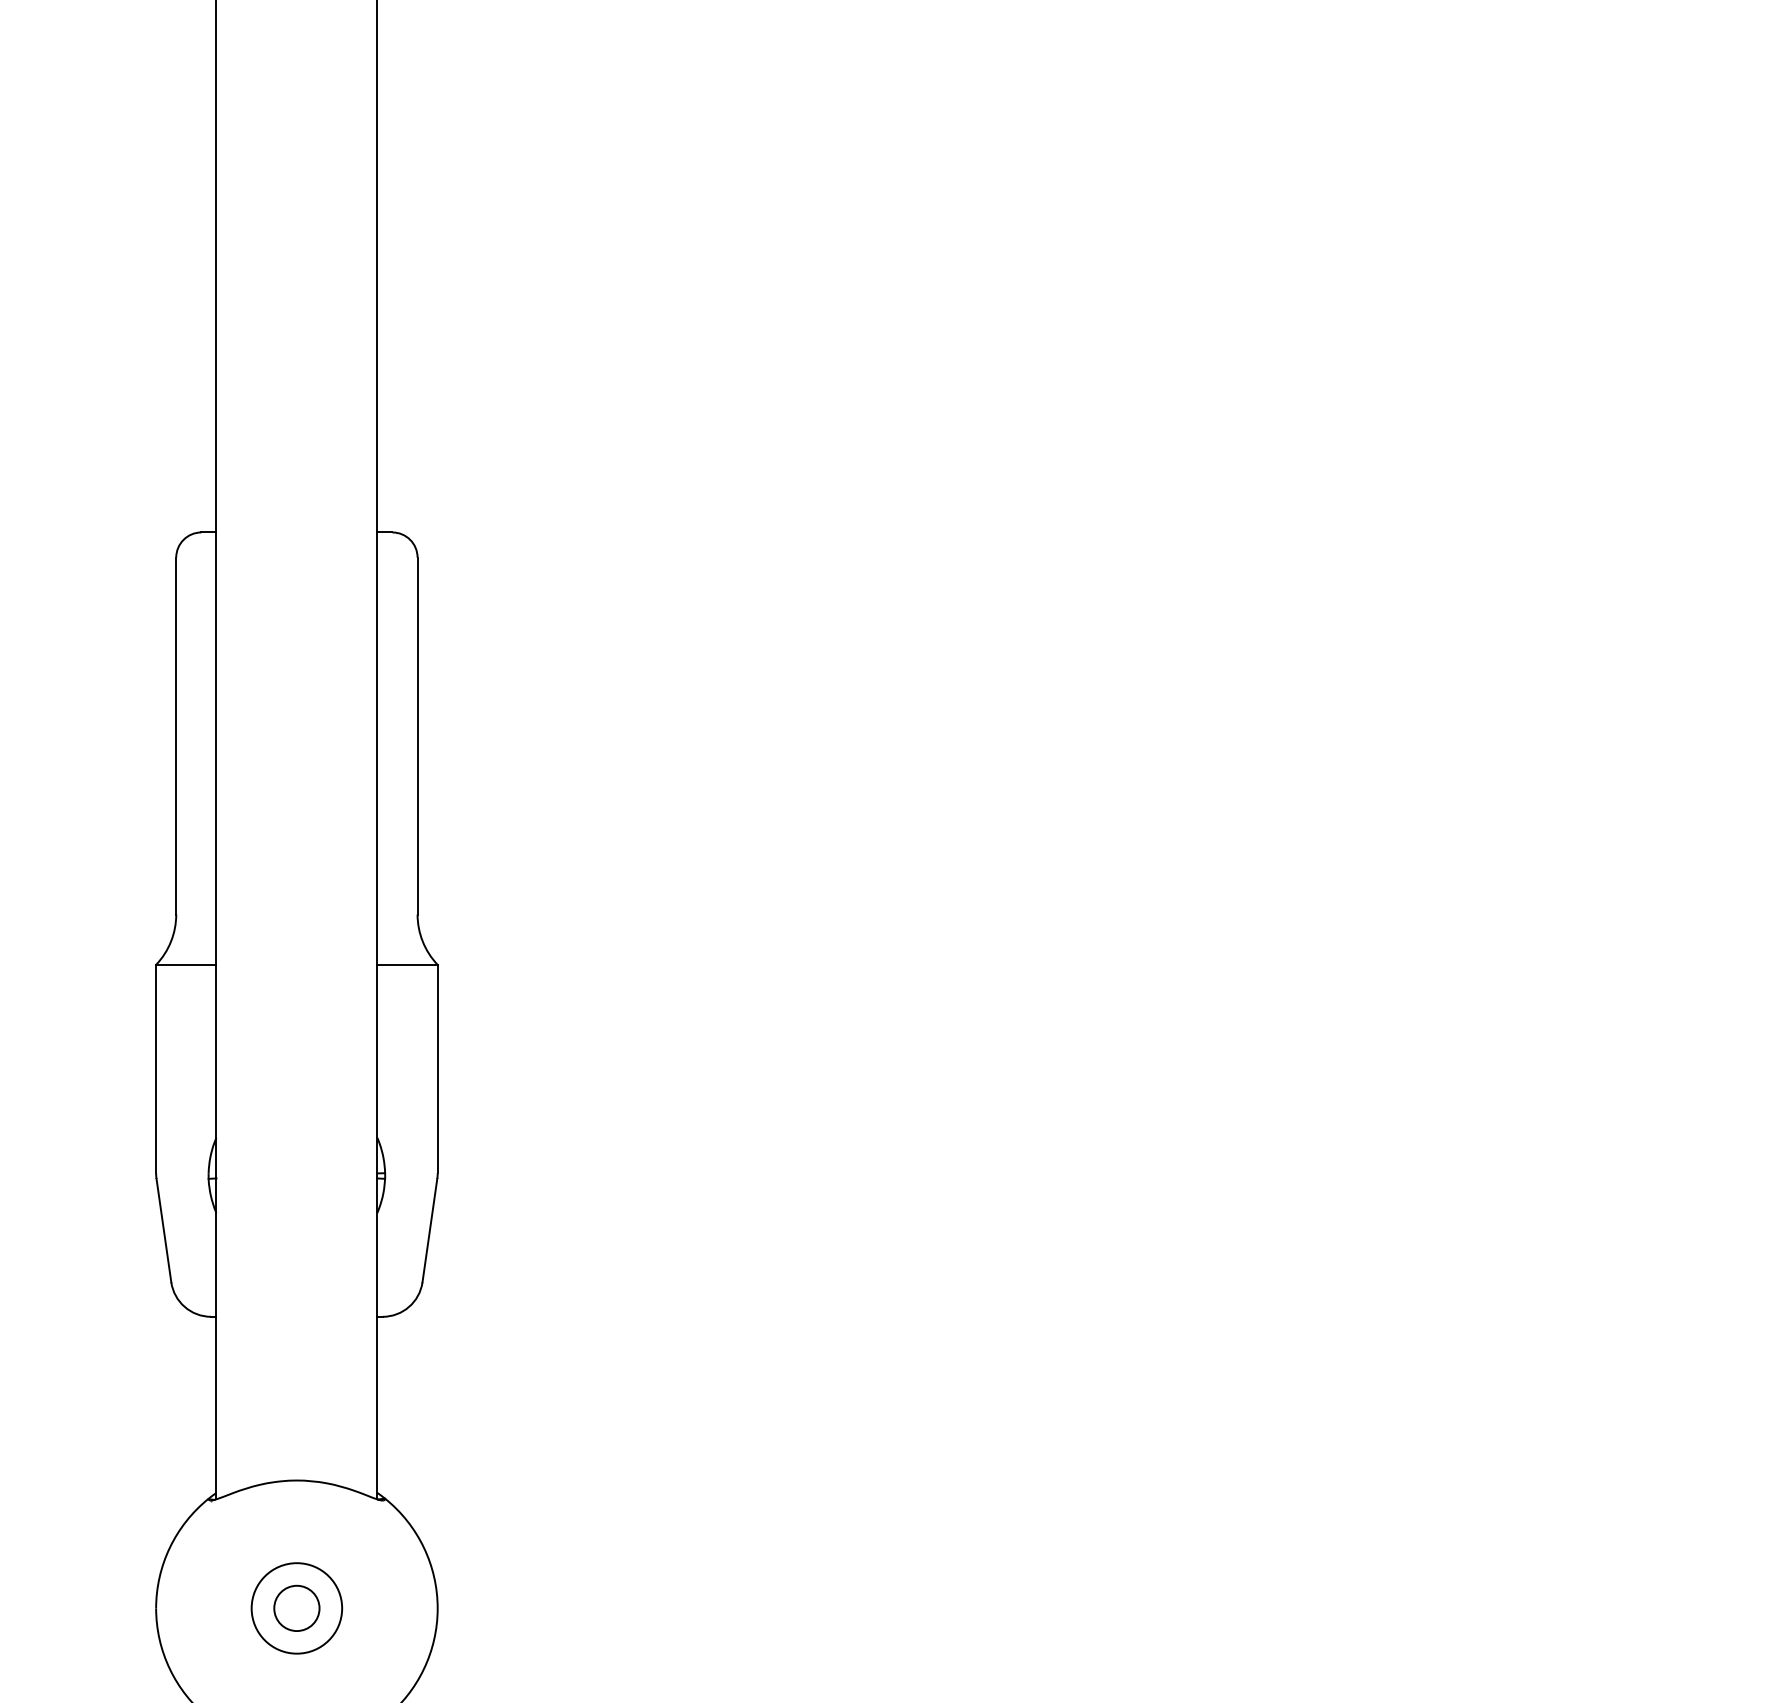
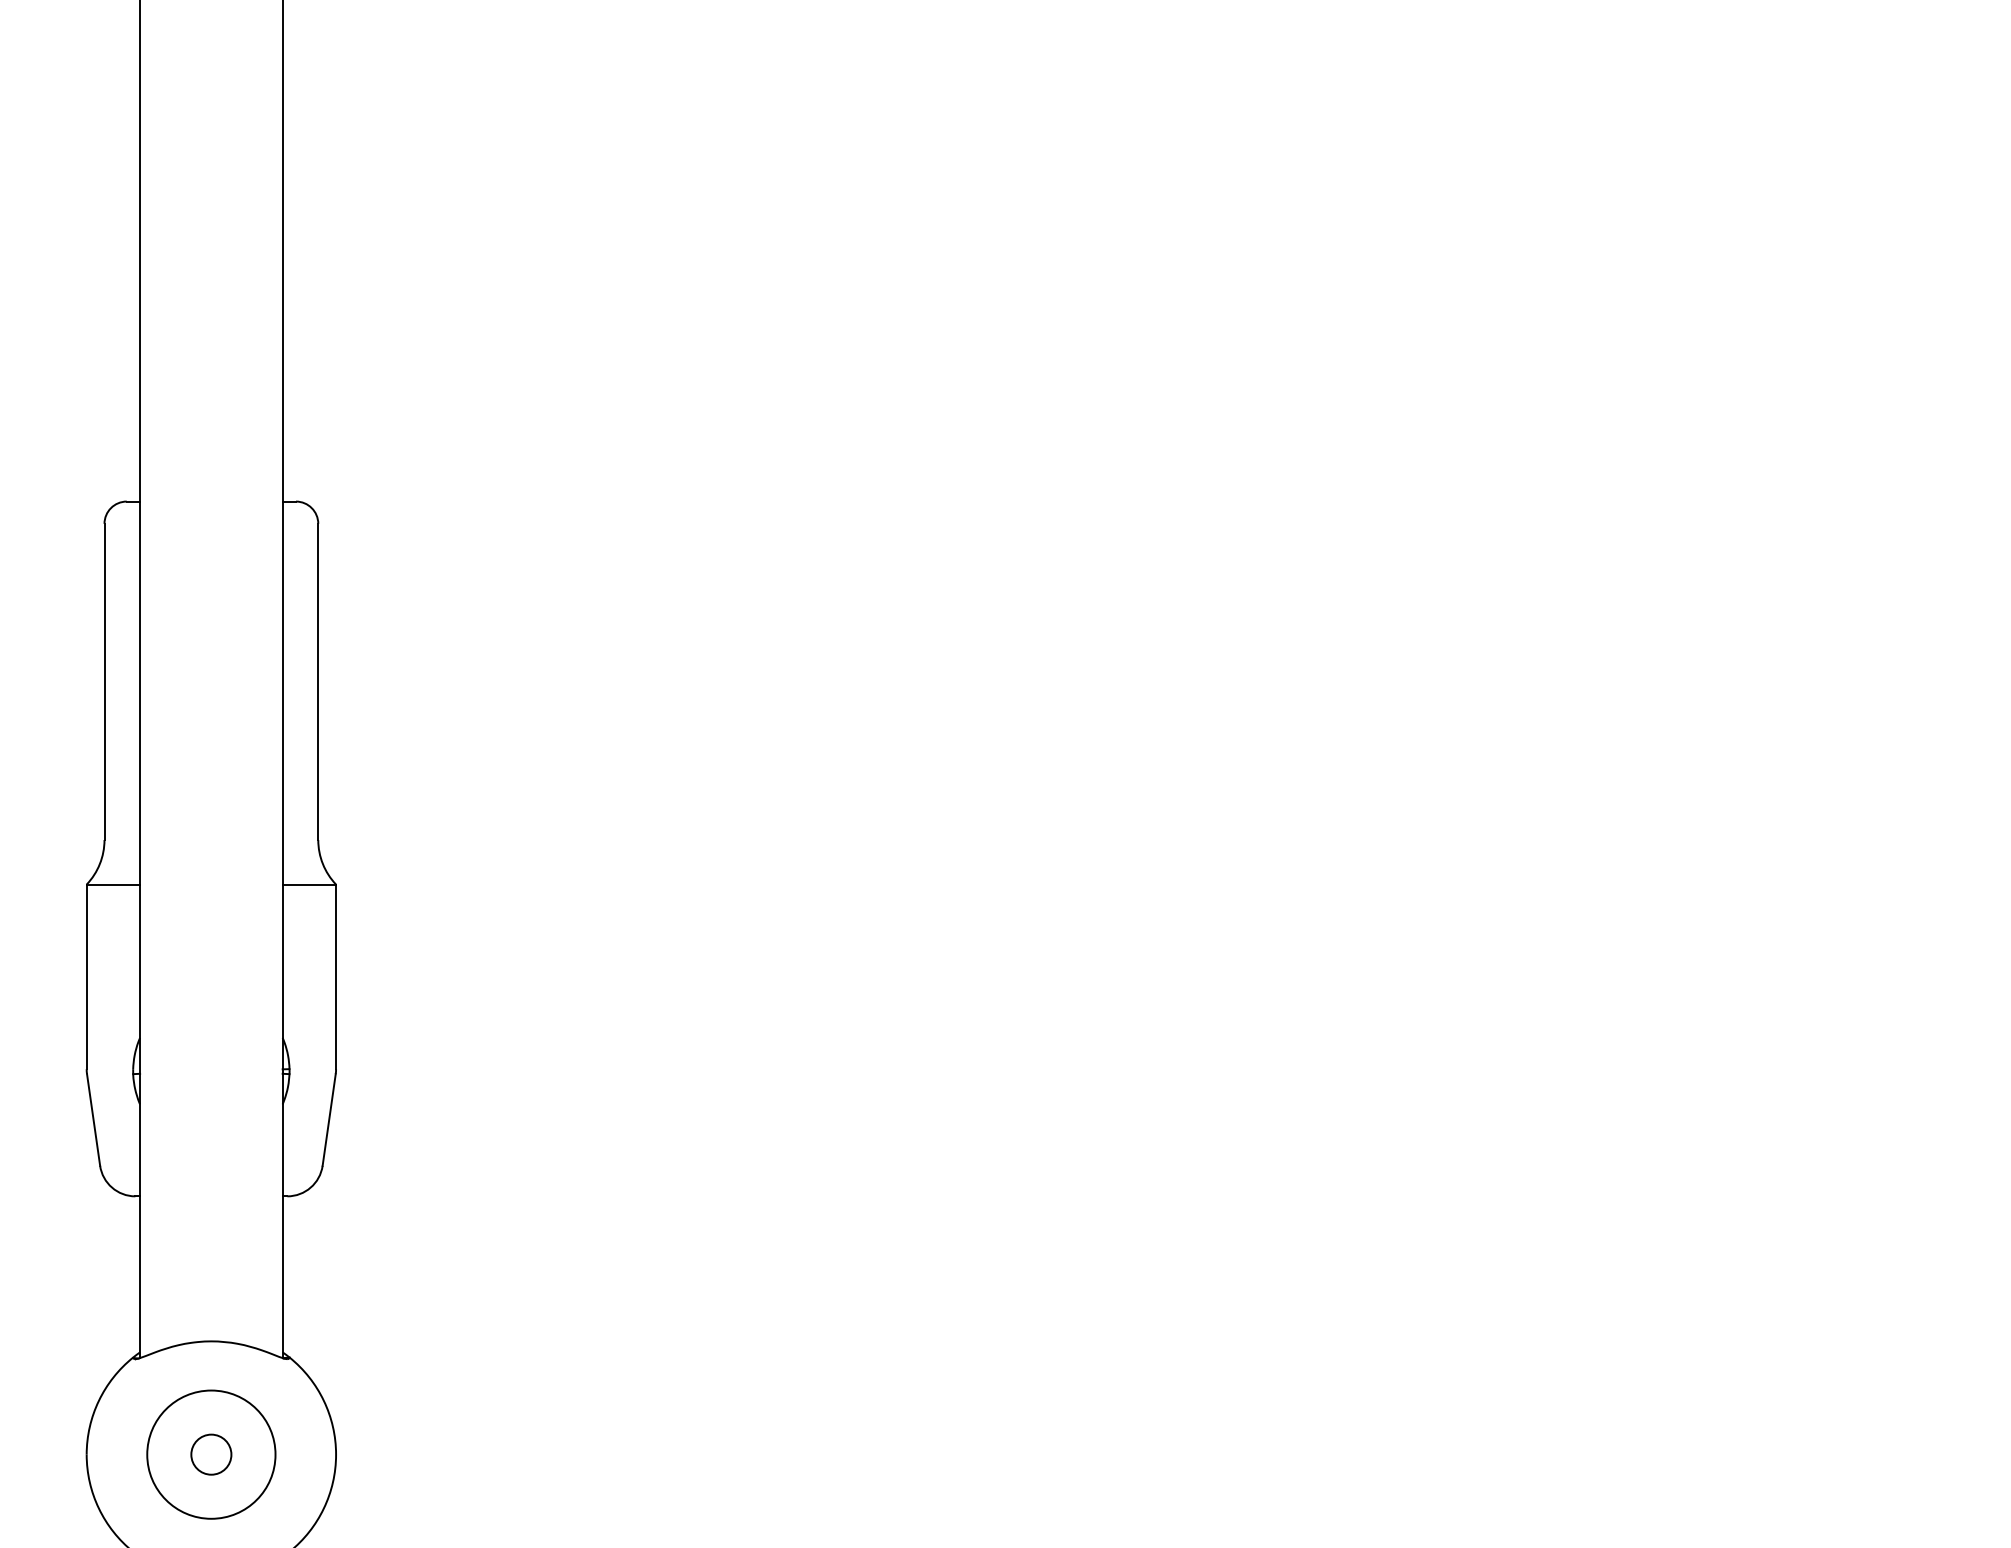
circle: (297, 1608) -> (211, 1454), size x1.6

